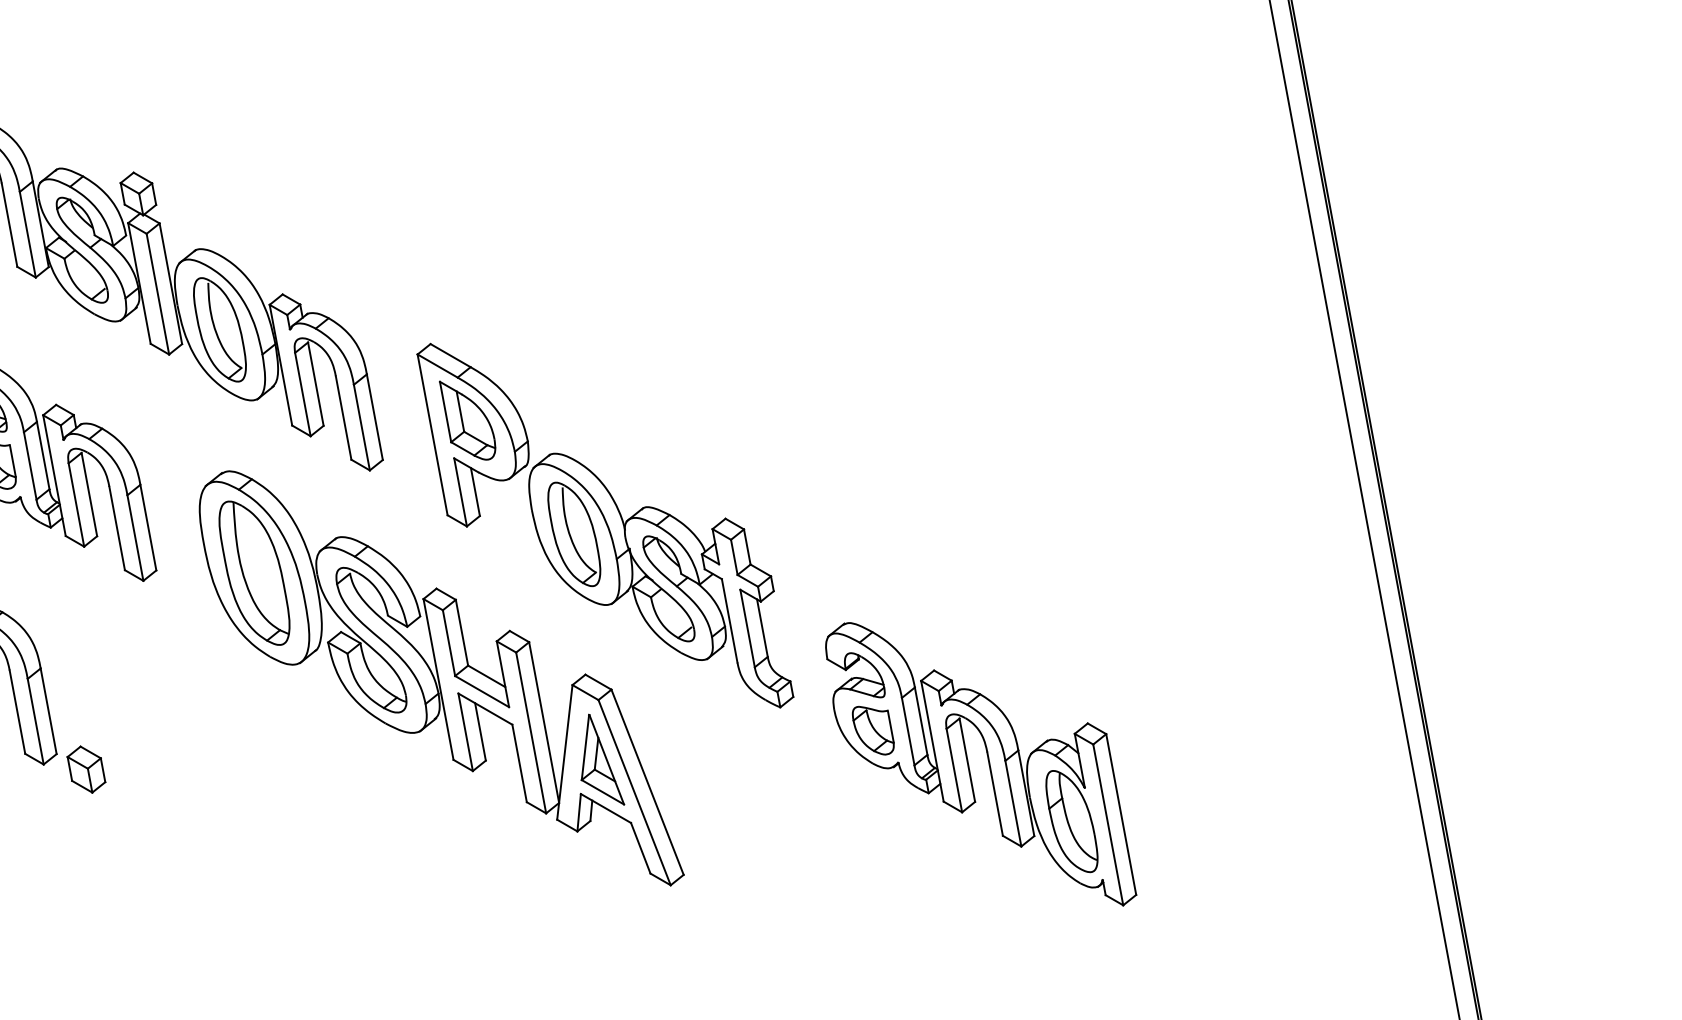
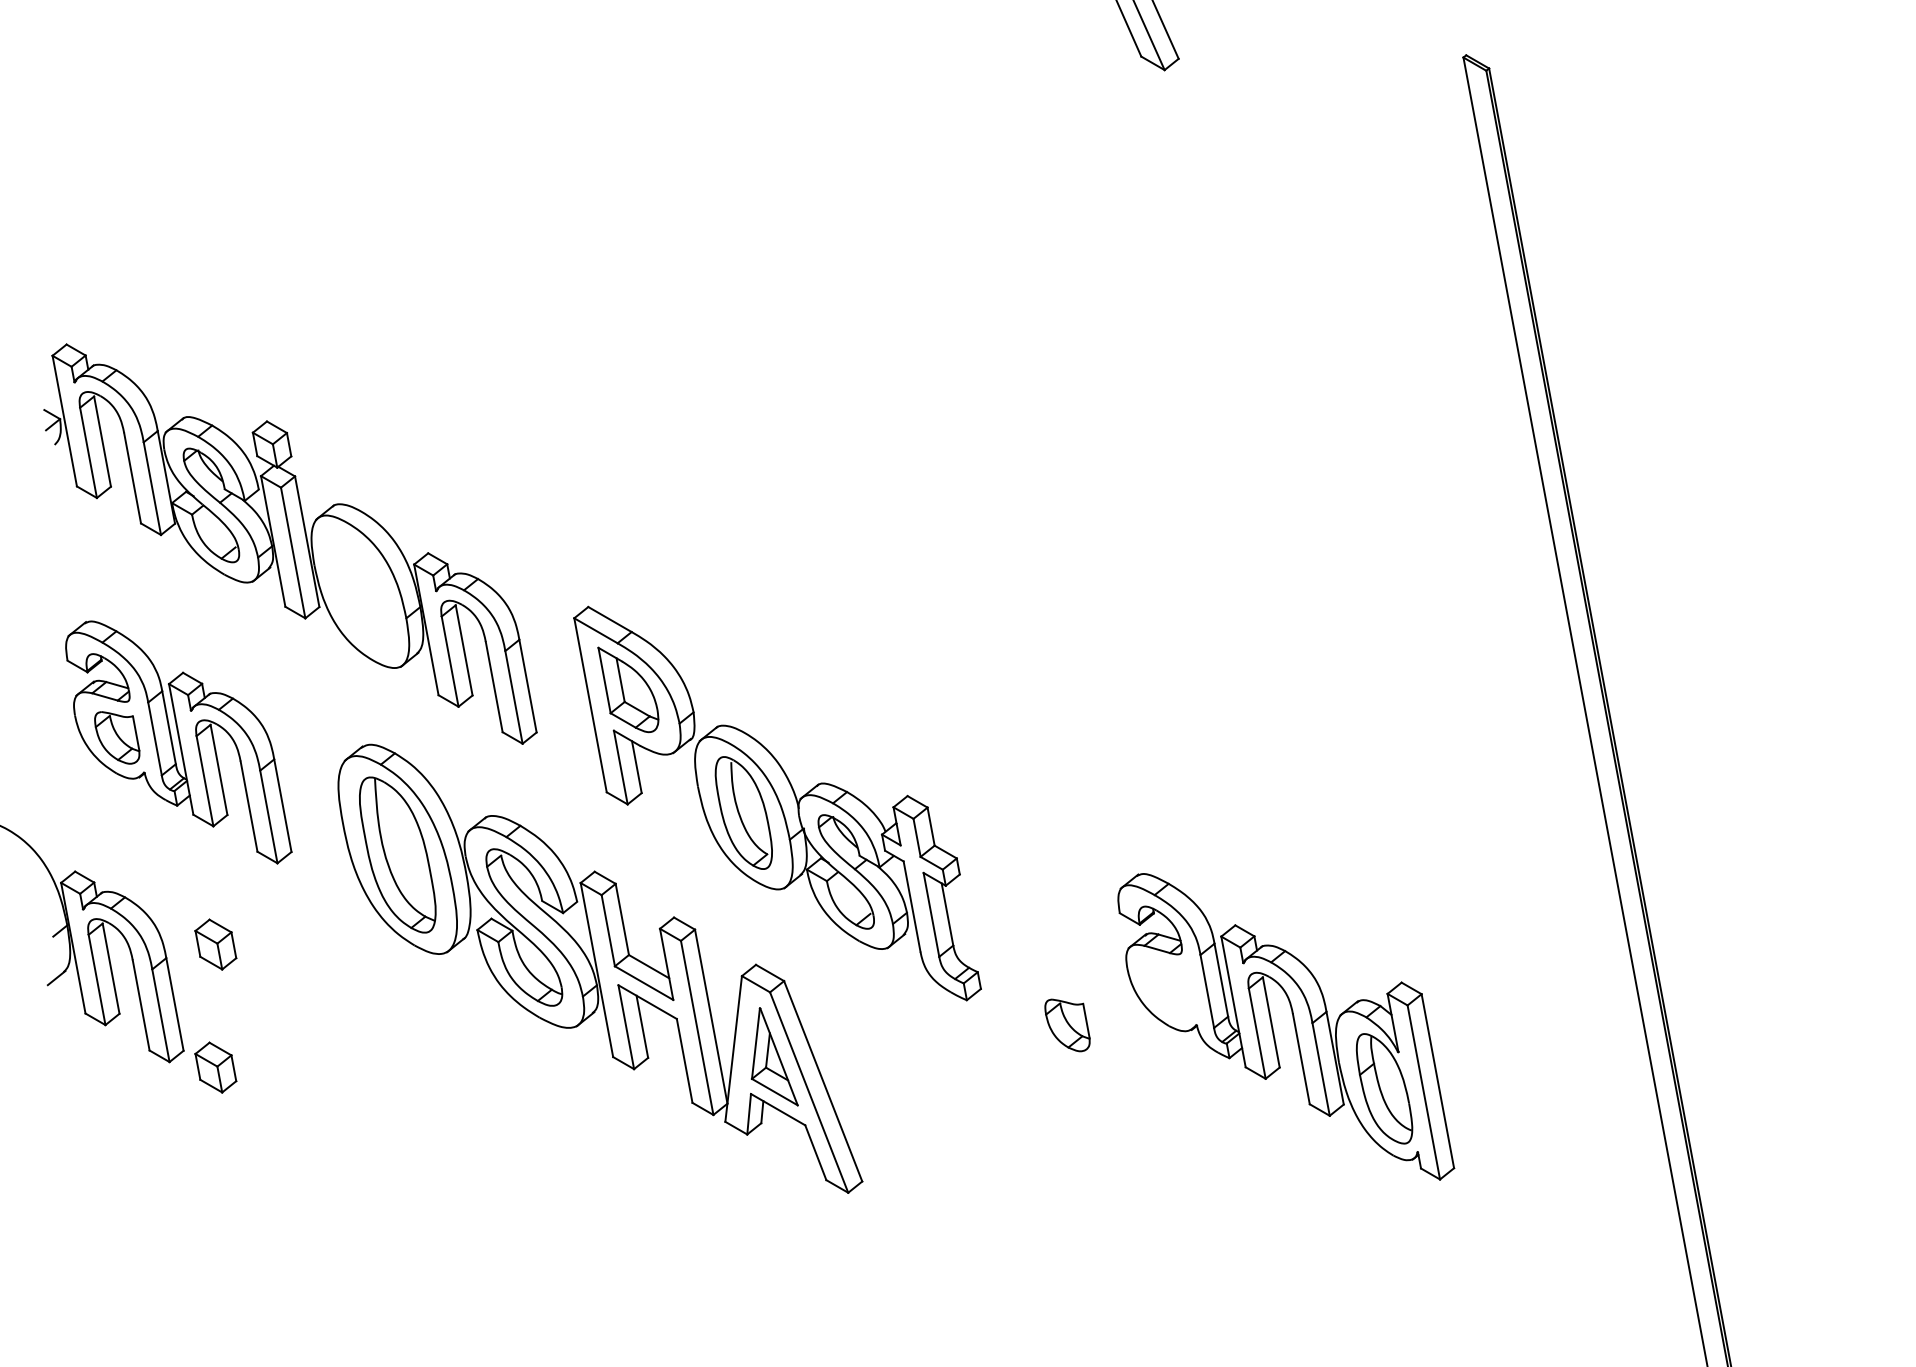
part: (220, 329) -> (360, 591), removed
part: (86, 655) -> (215, 944), added
part: (987, 761) -> (1293, 1023), moved

